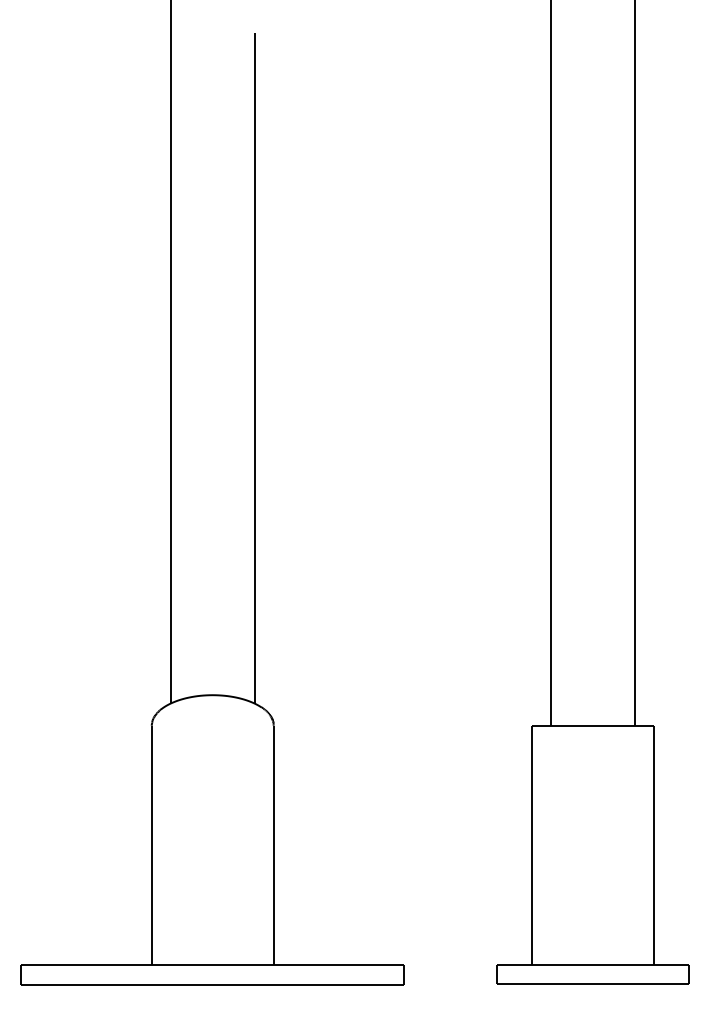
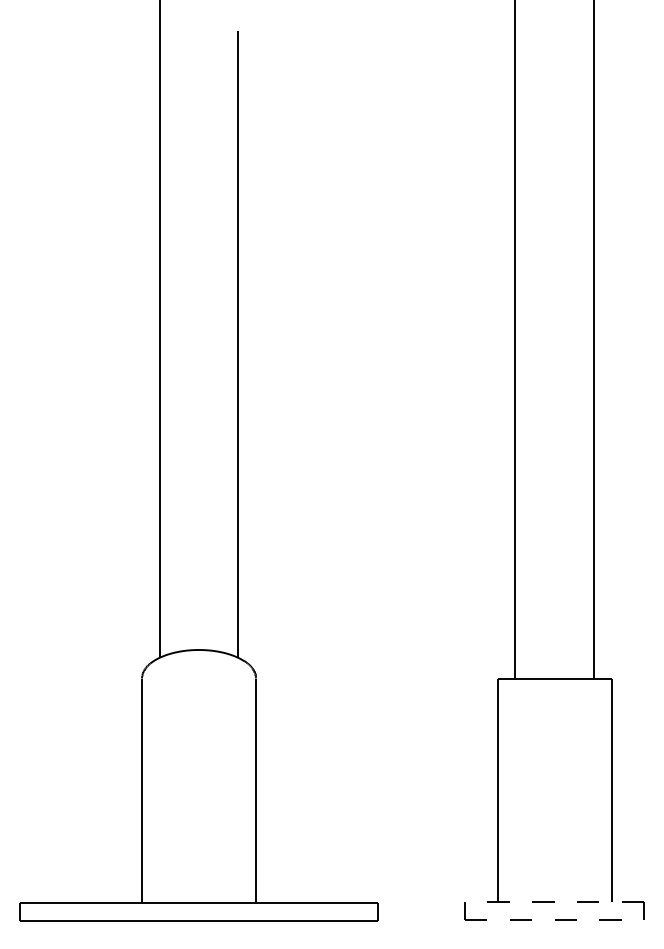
line: (592, 965) -> (554, 902), solid -> dashed
line: (594, 984) -> (555, 920), solid -> dashed

